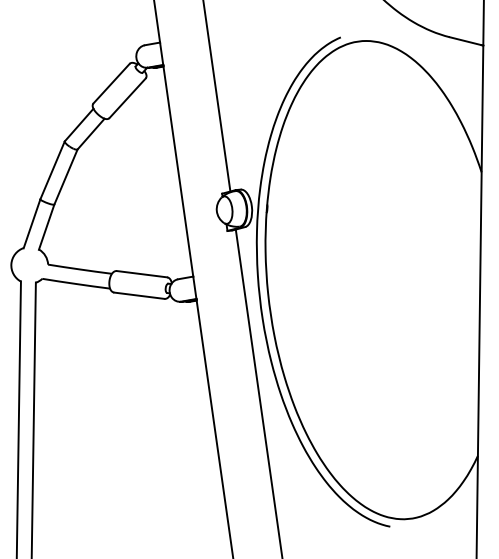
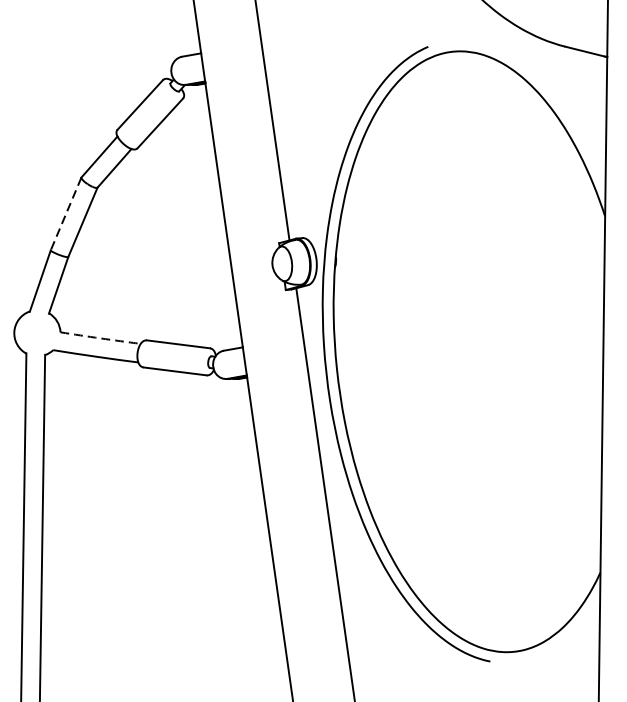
line: (52, 170) -> (66, 214), solid -> dashed
line: (79, 269) -> (99, 338), solid -> dashed

